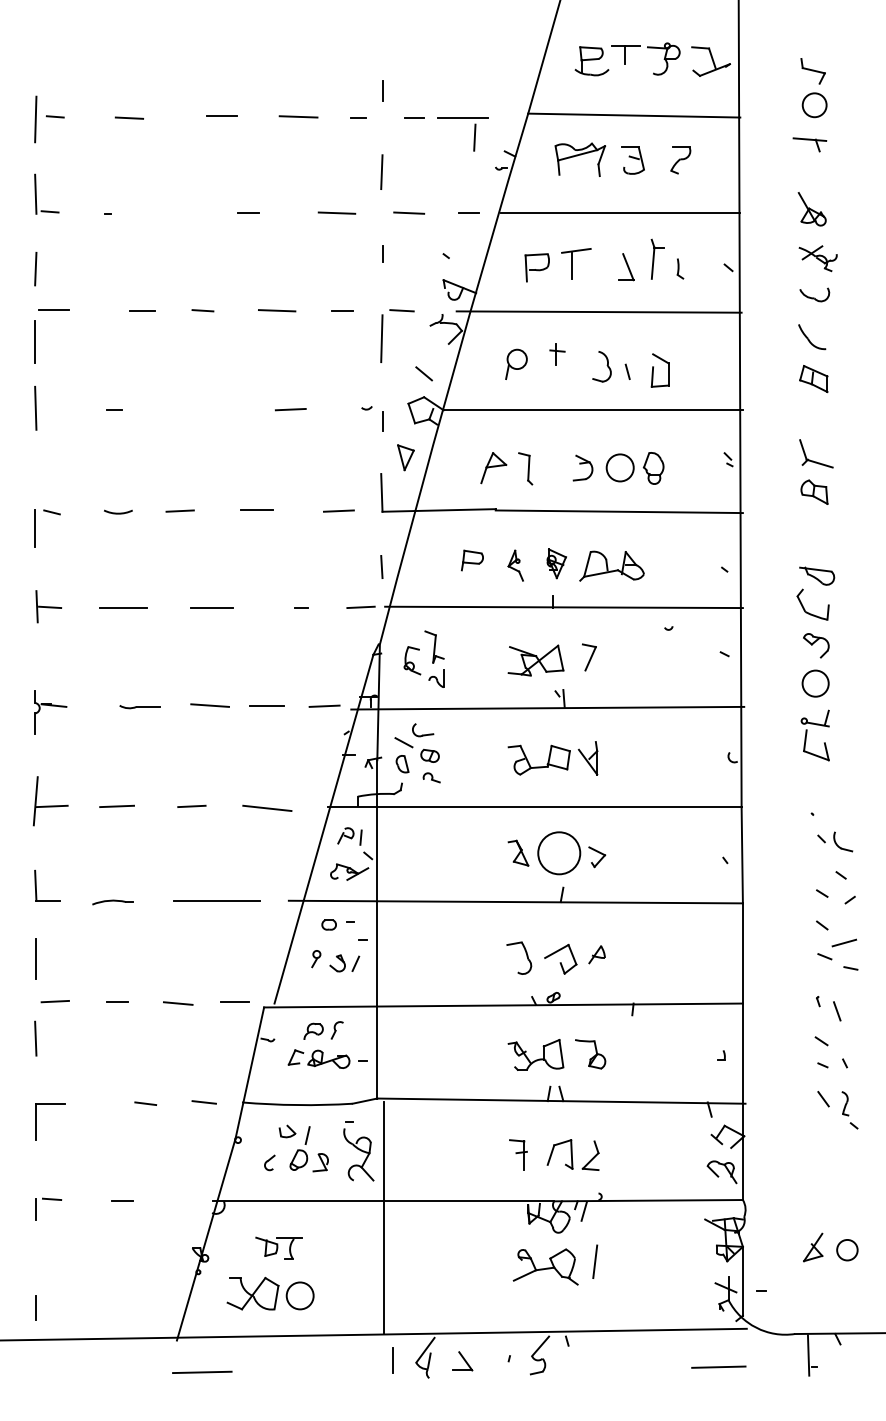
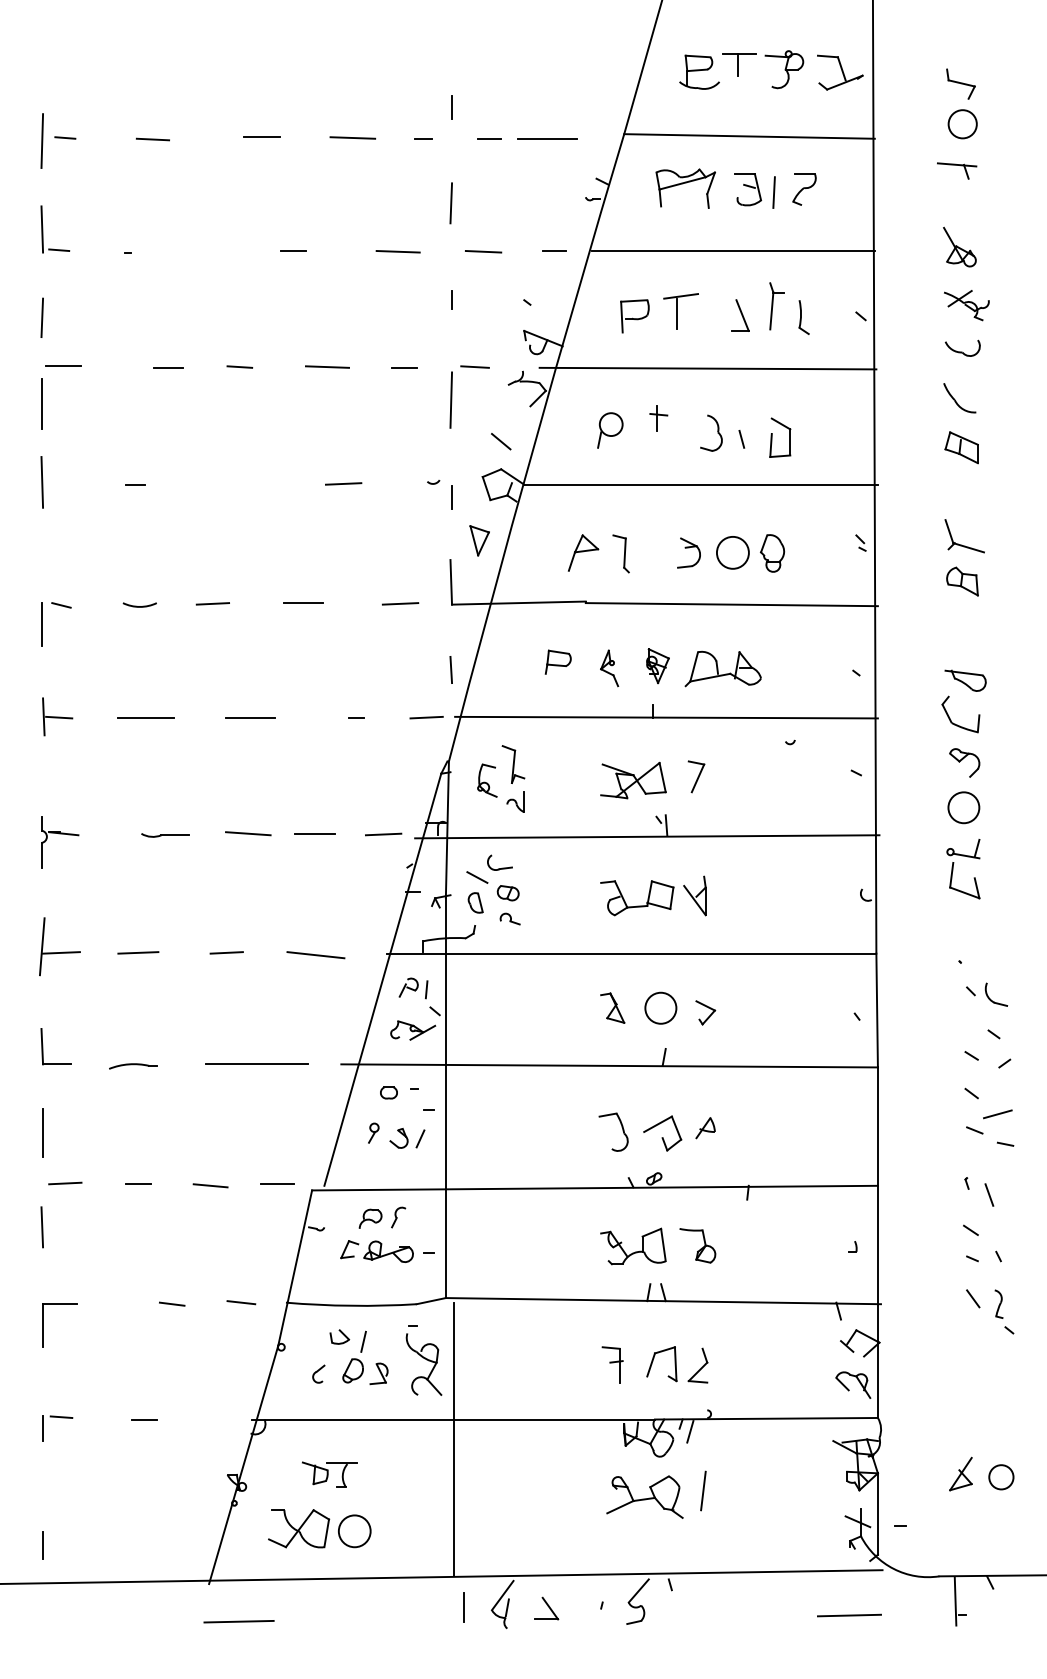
line: (474, 137) -> (773, 192), moved
part: (679, 268) -> (803, 317), size x1.43
circle: (558, 852) -> (660, 1007), size x0.62

